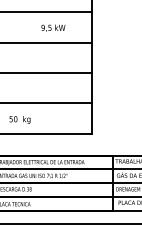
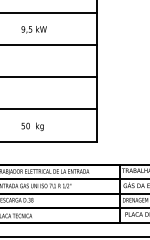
text: (53, 27) -> (34, 29), moved
text: (19, 119) -> (32, 126), moved

